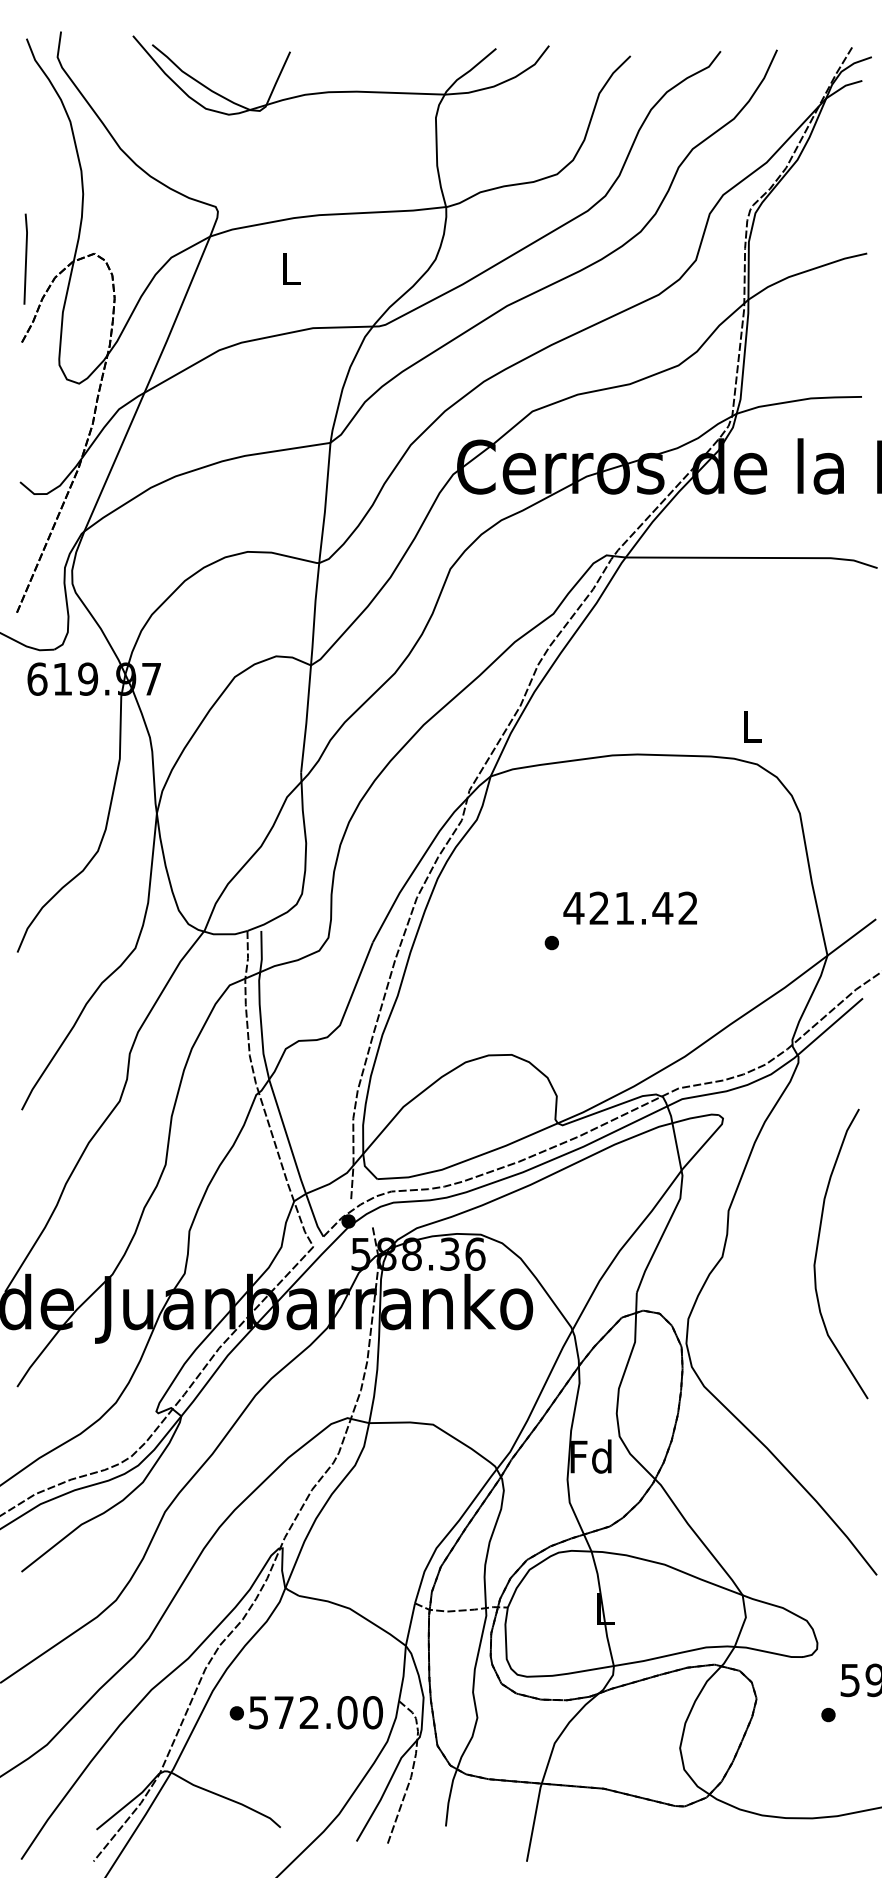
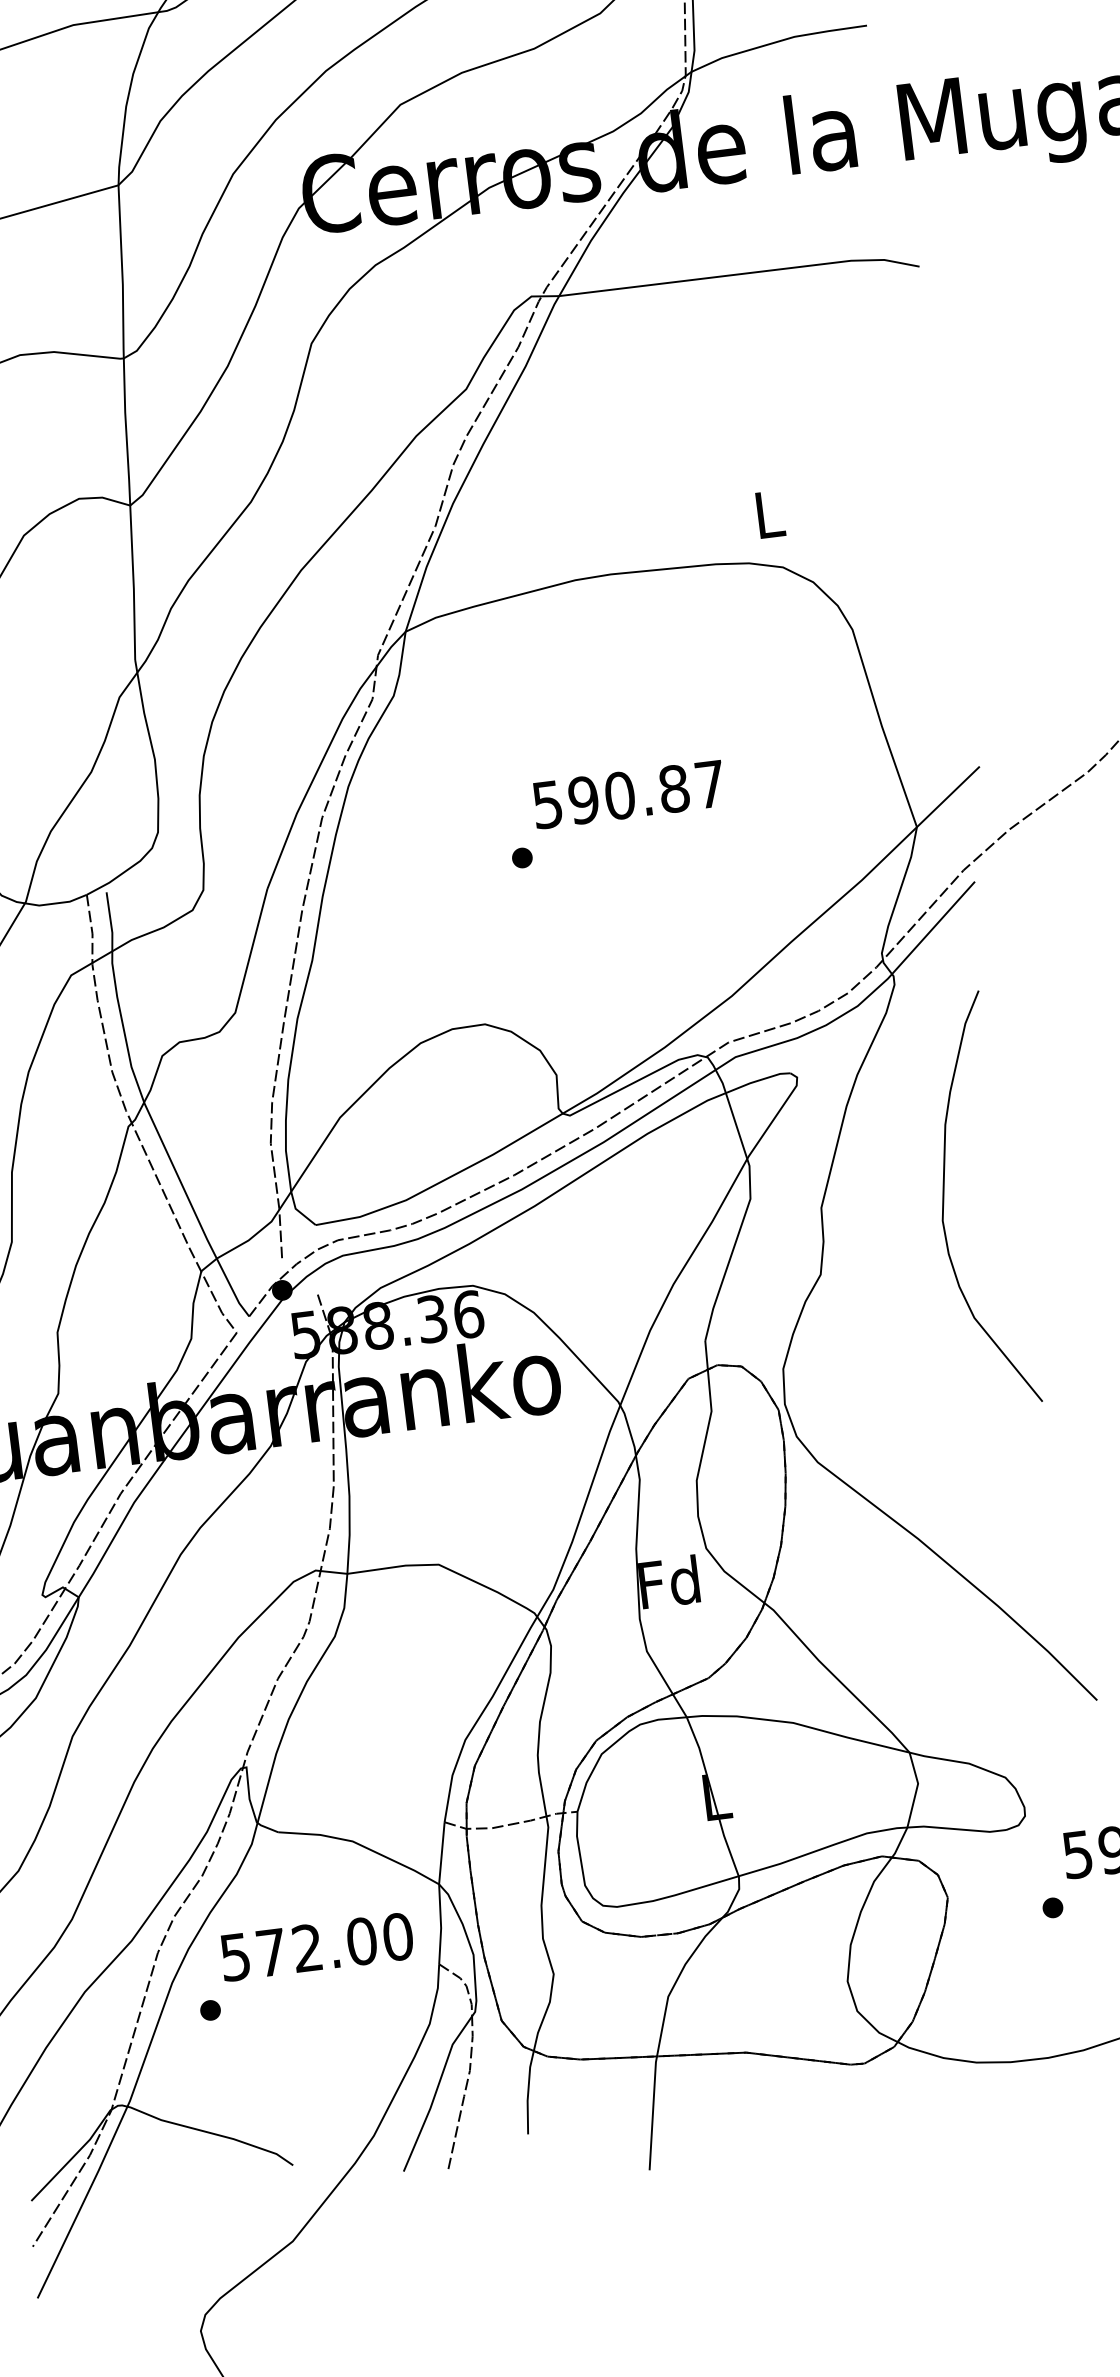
text: (630, 908) -> (628, 794), 421.42 -> 590.87
curve: (817, 1253) -> (945, 1203), moved
text: (315, 1712) -> (316, 1946), moved

